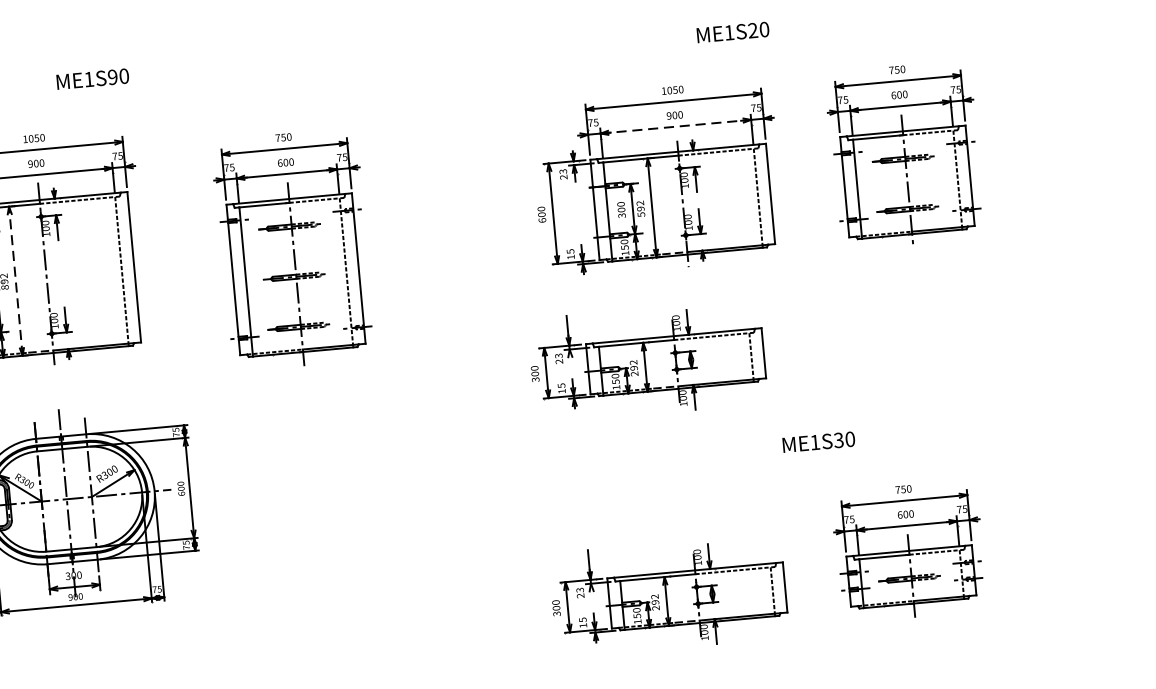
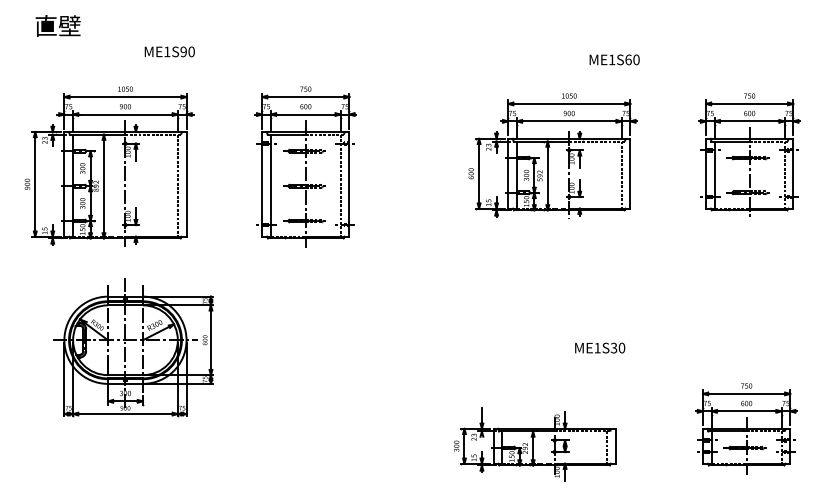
text: (752, 30) -> (628, 59), ME1S20 -> ME1S60
line: (676, 126) -> (569, 121), dashed -> solid
part: (904, 153) -> (749, 154), moved
part: (293, 248) -> (305, 166), moved
line: (15, 281) -> (103, 186), dashed -> solid
part: (648, 361) -> (535, 281), removed
text: (819, 441) -> (600, 347), moved
part: (908, 550) -> (746, 428), moved

